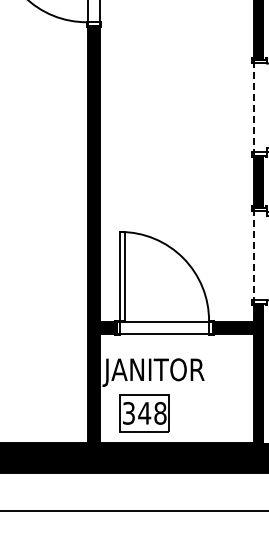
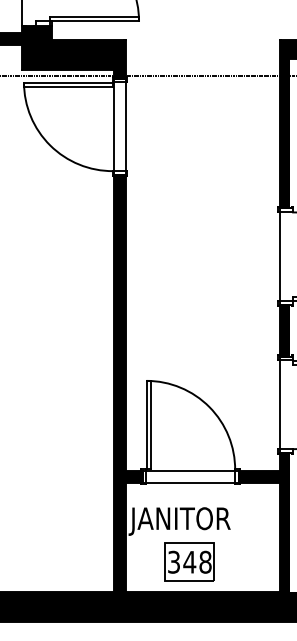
line: (253, 107) -> (279, 256), dashed -> solid
line: (253, 255) -> (279, 404), dashed -> solid
part: (144, 412) -> (189, 561), moved

